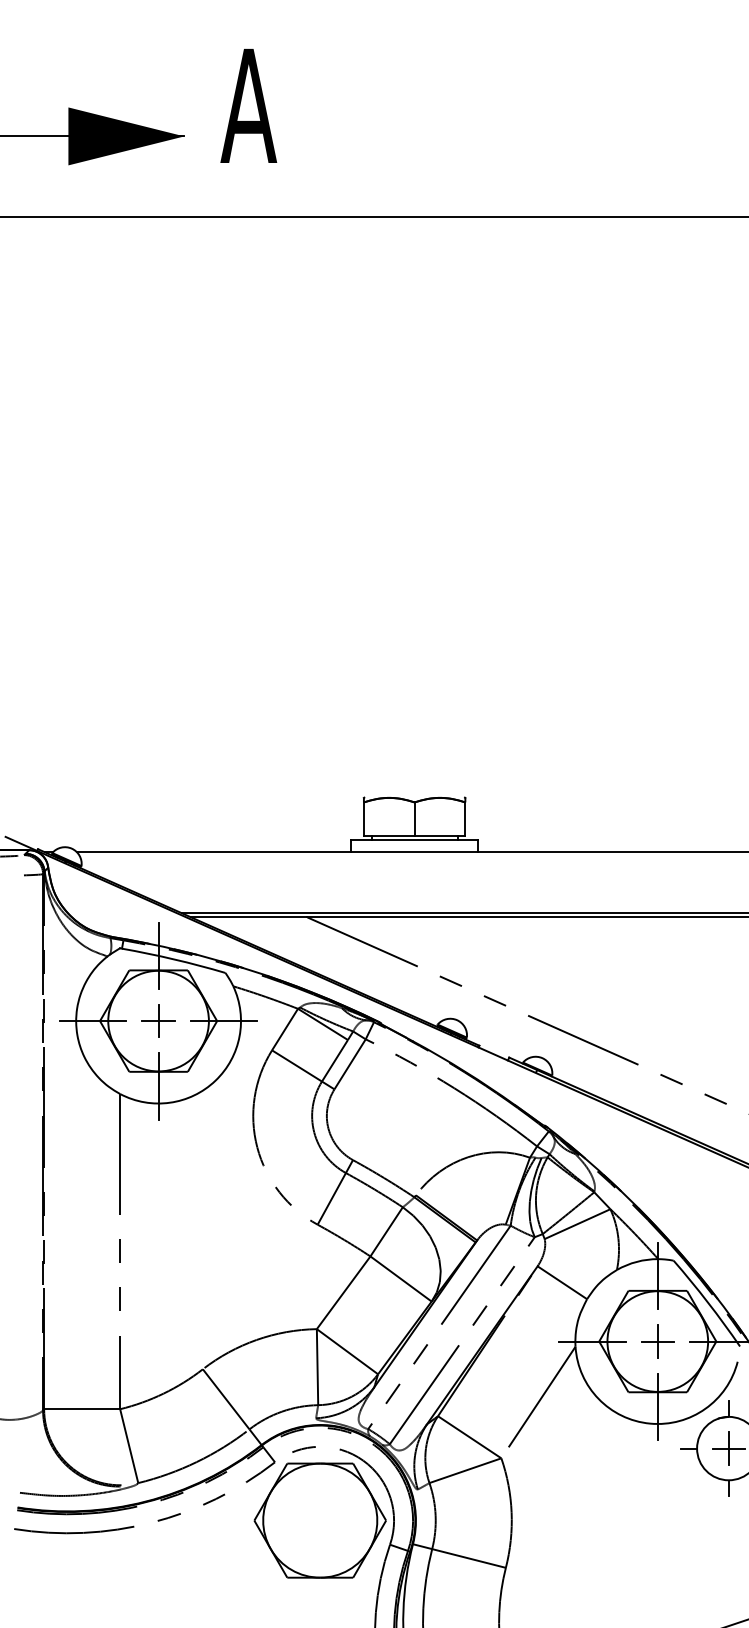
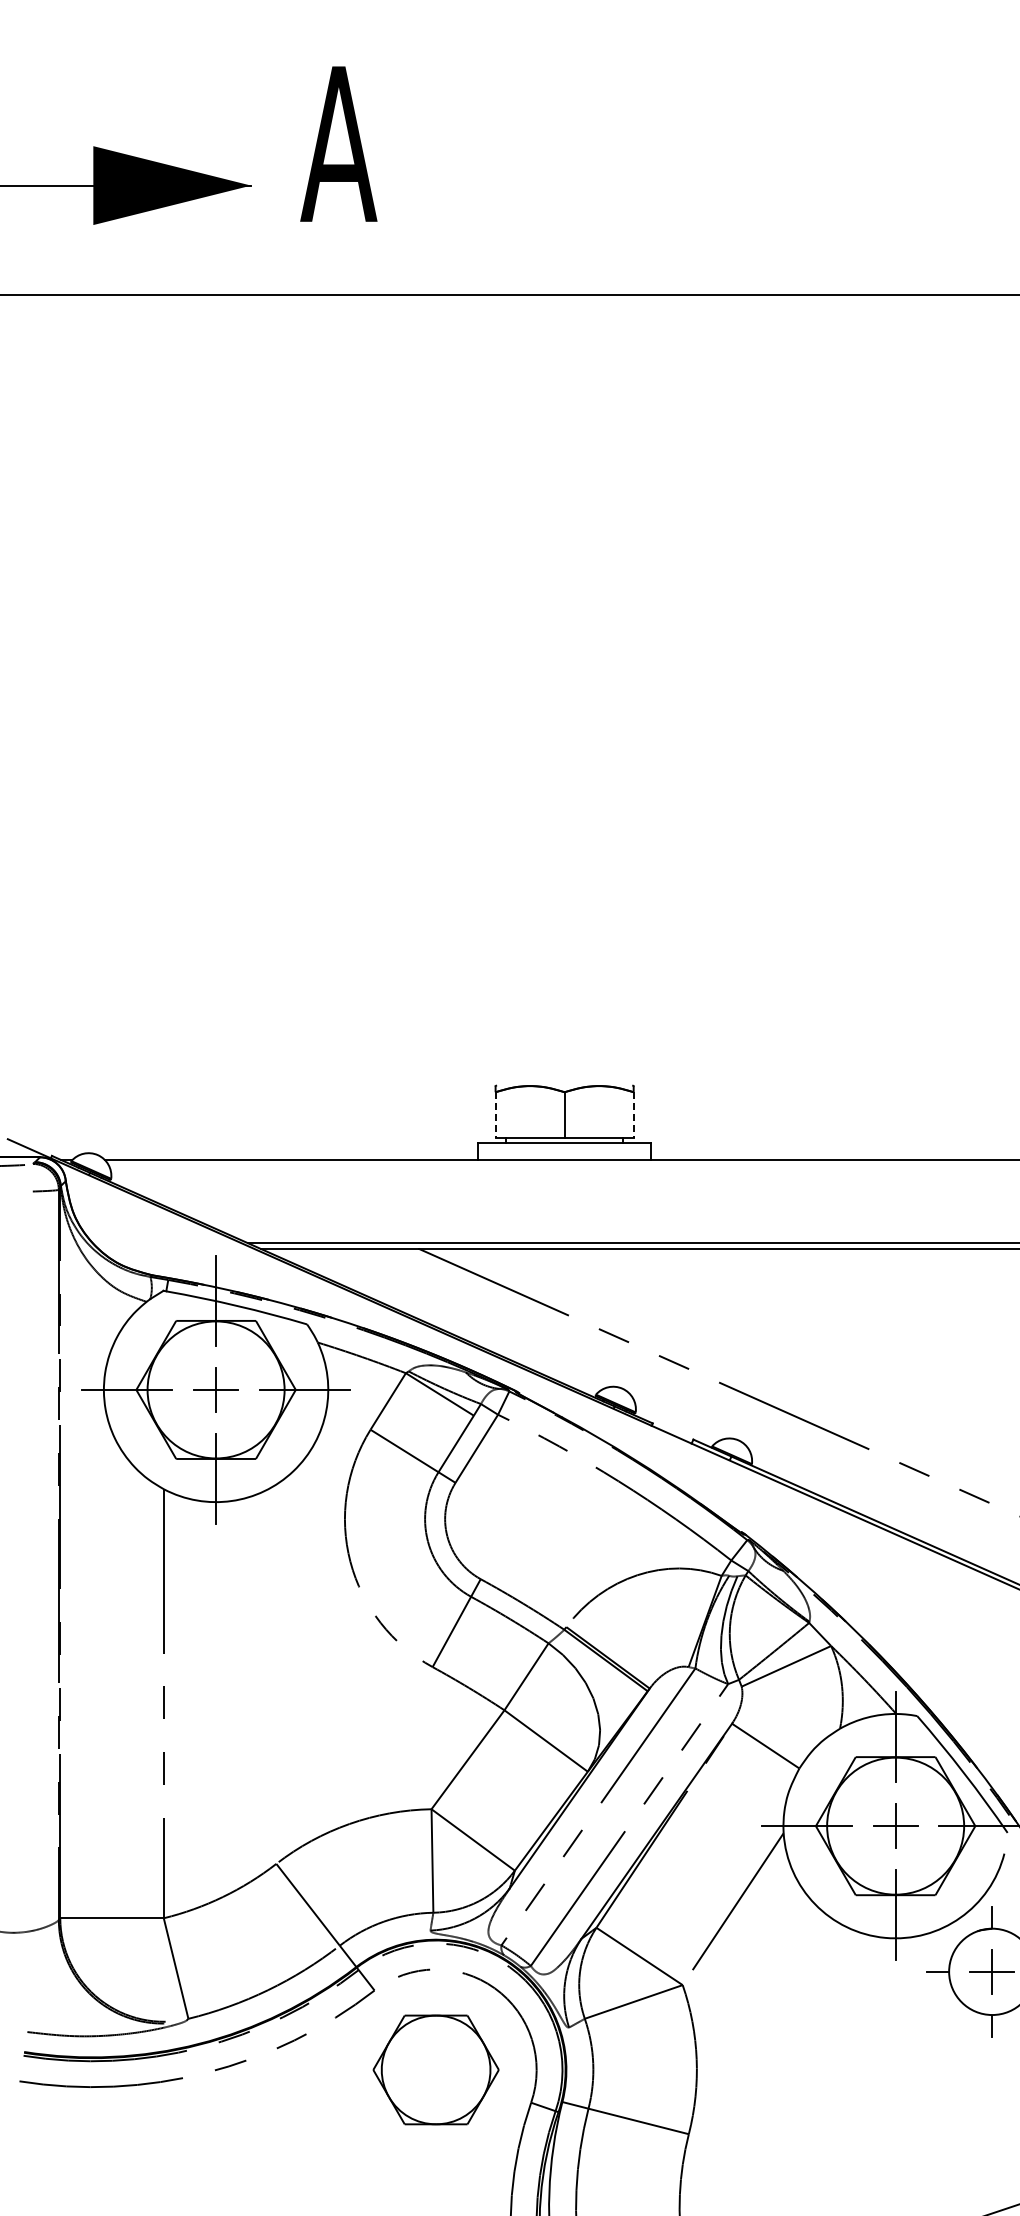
line: (363, 818) -> (495, 1114), solid -> dashed
line: (465, 818) -> (633, 1114), solid -> dashed
part: (319, 1520) -> (435, 2069), size x0.7

